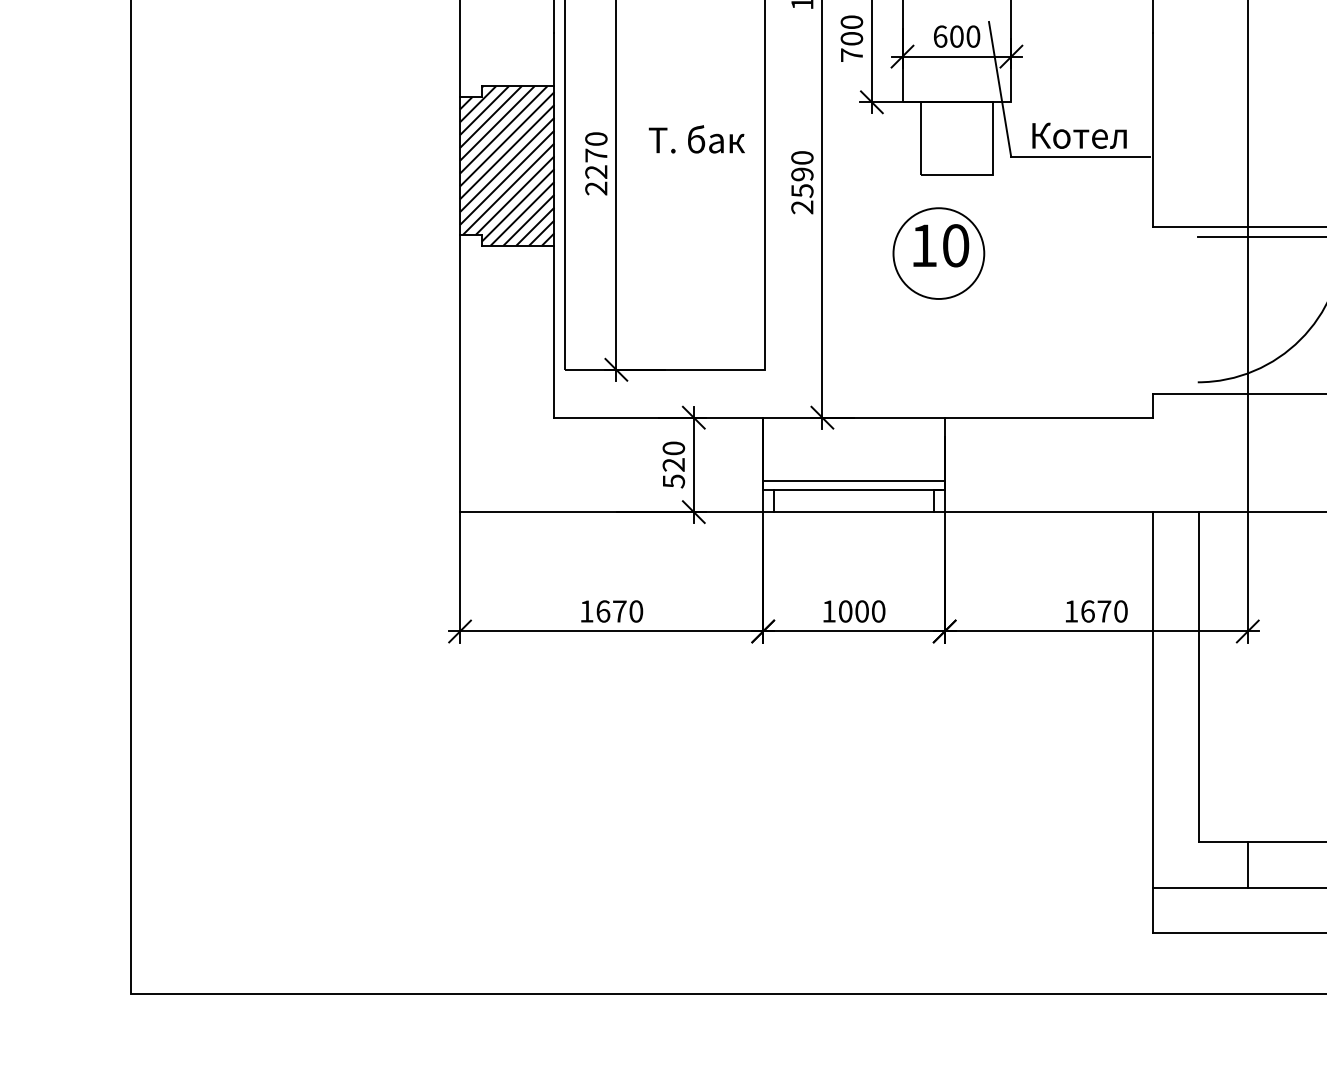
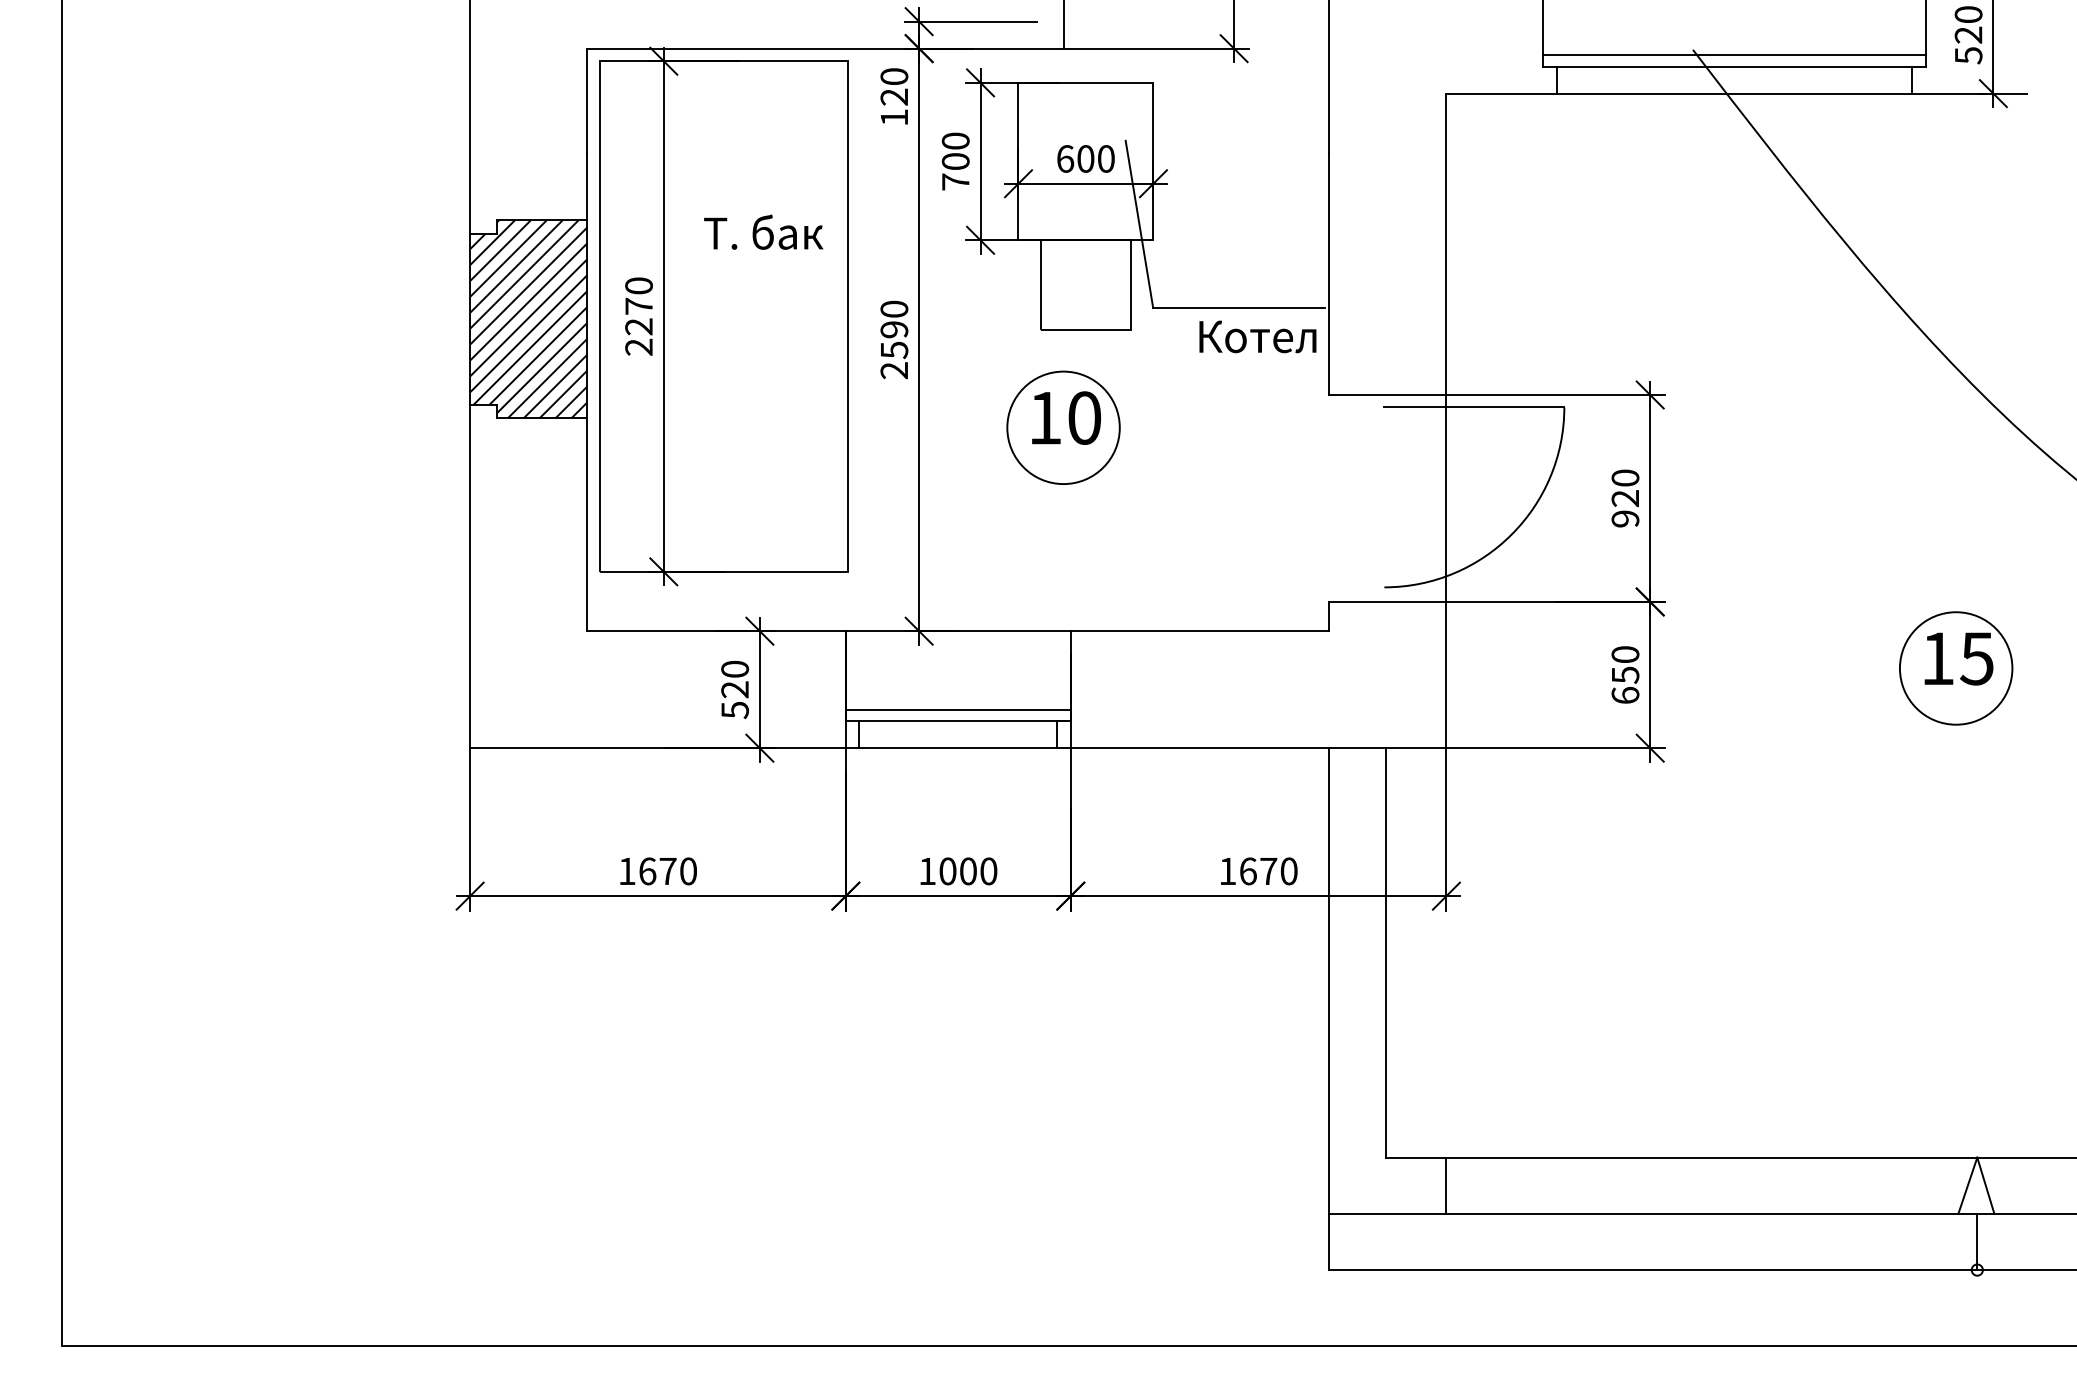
text: (1079, 135) -> (1257, 336), moved
text: (696, 138) -> (763, 231), moved

